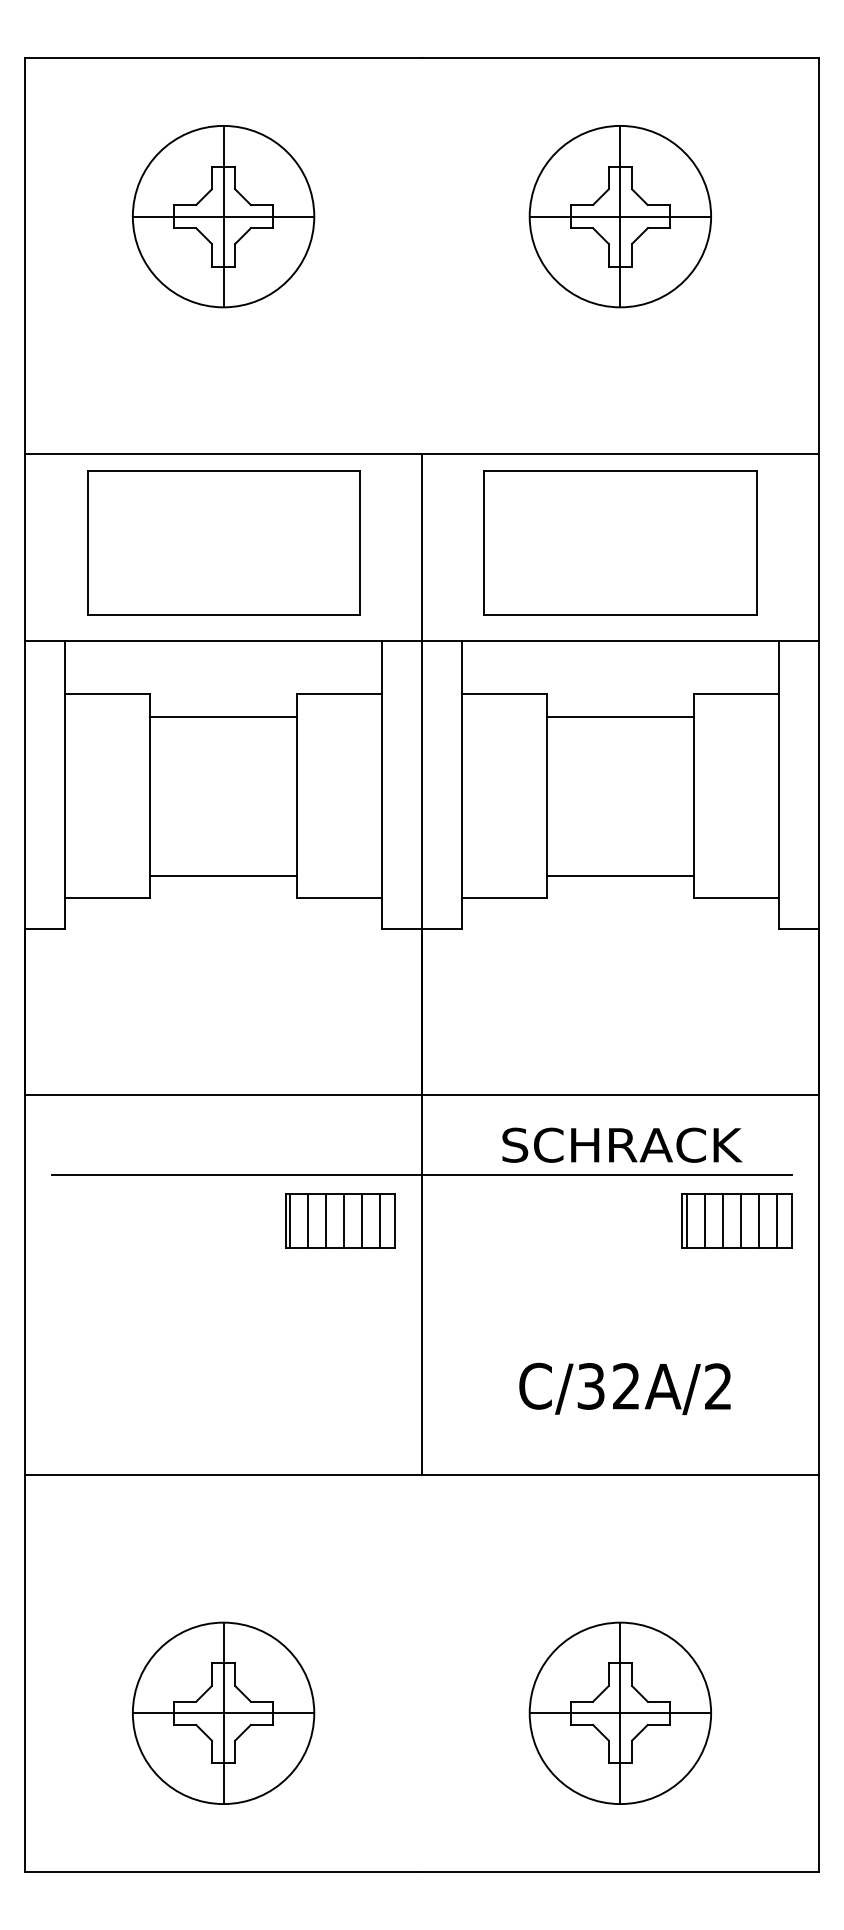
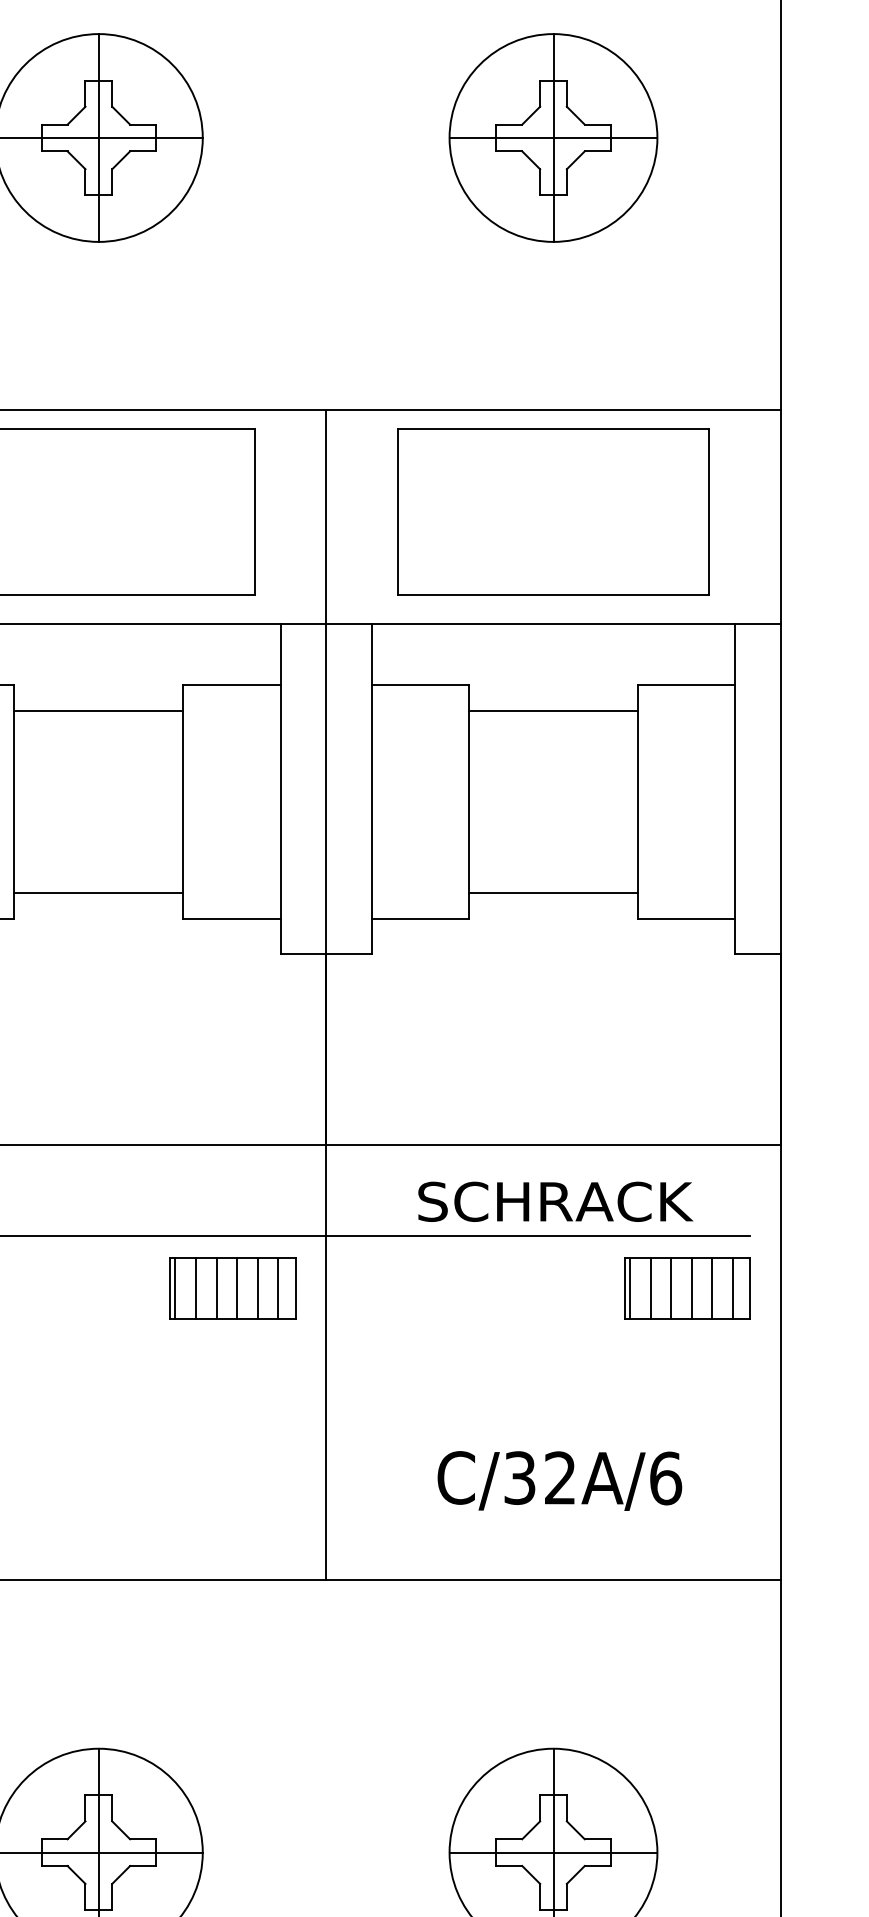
text: (718, 1386) -> (665, 1478), C/32A/2 -> C/32A/6

